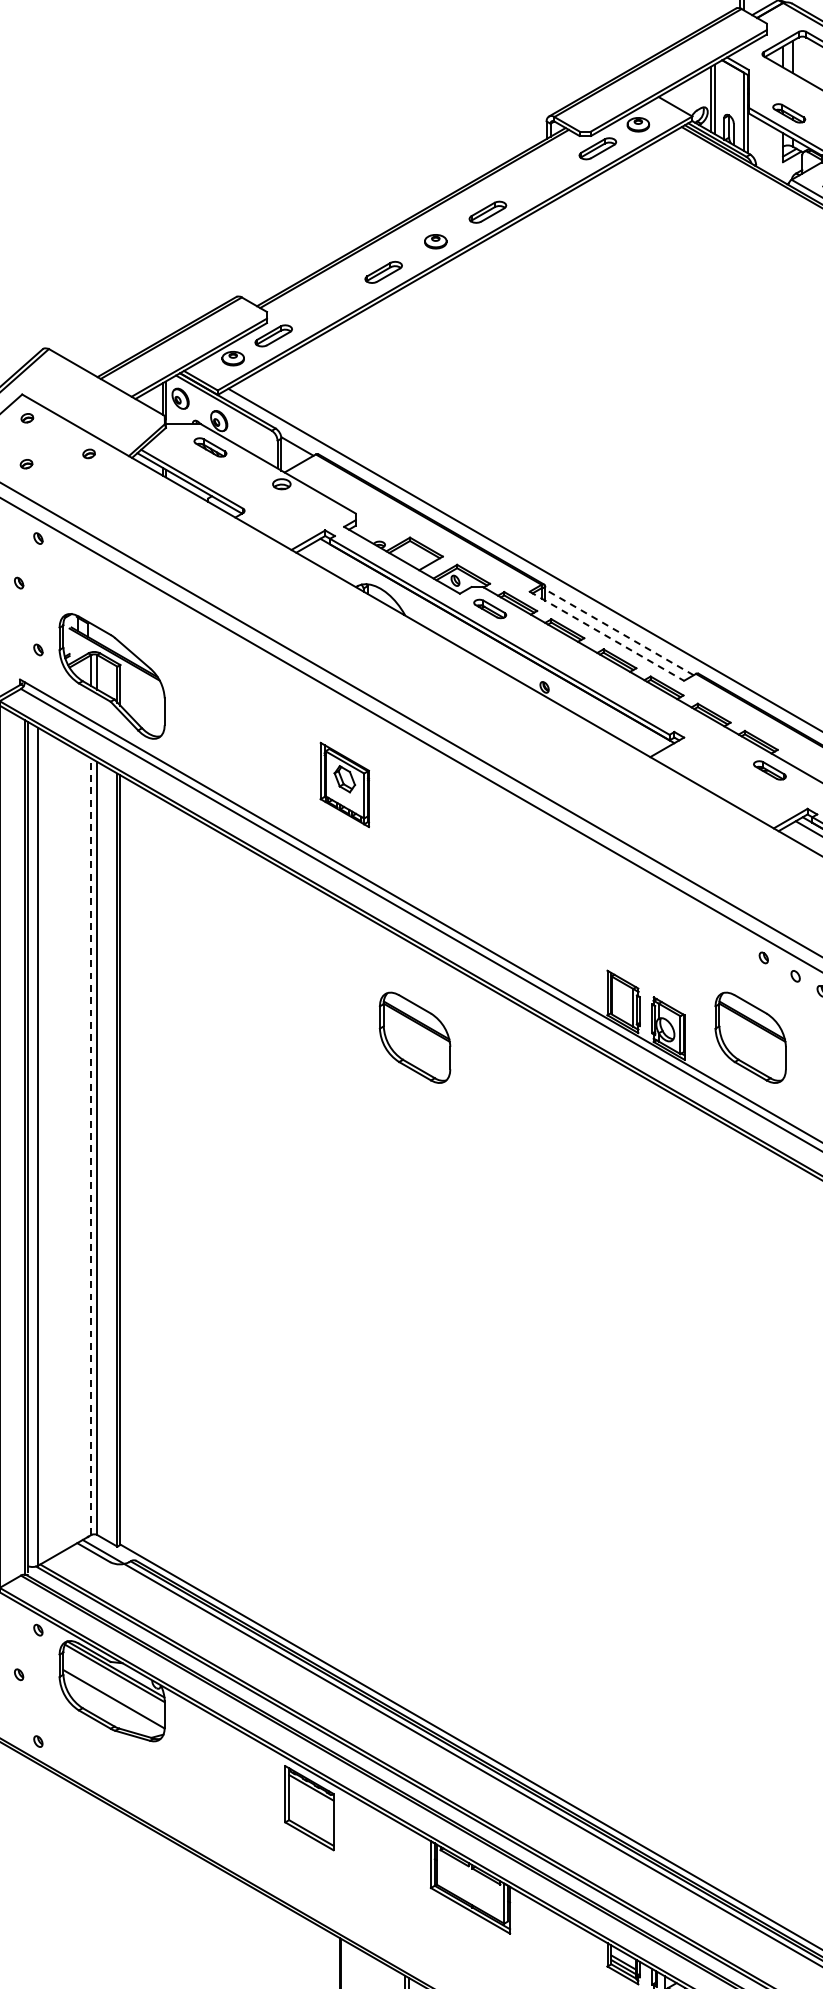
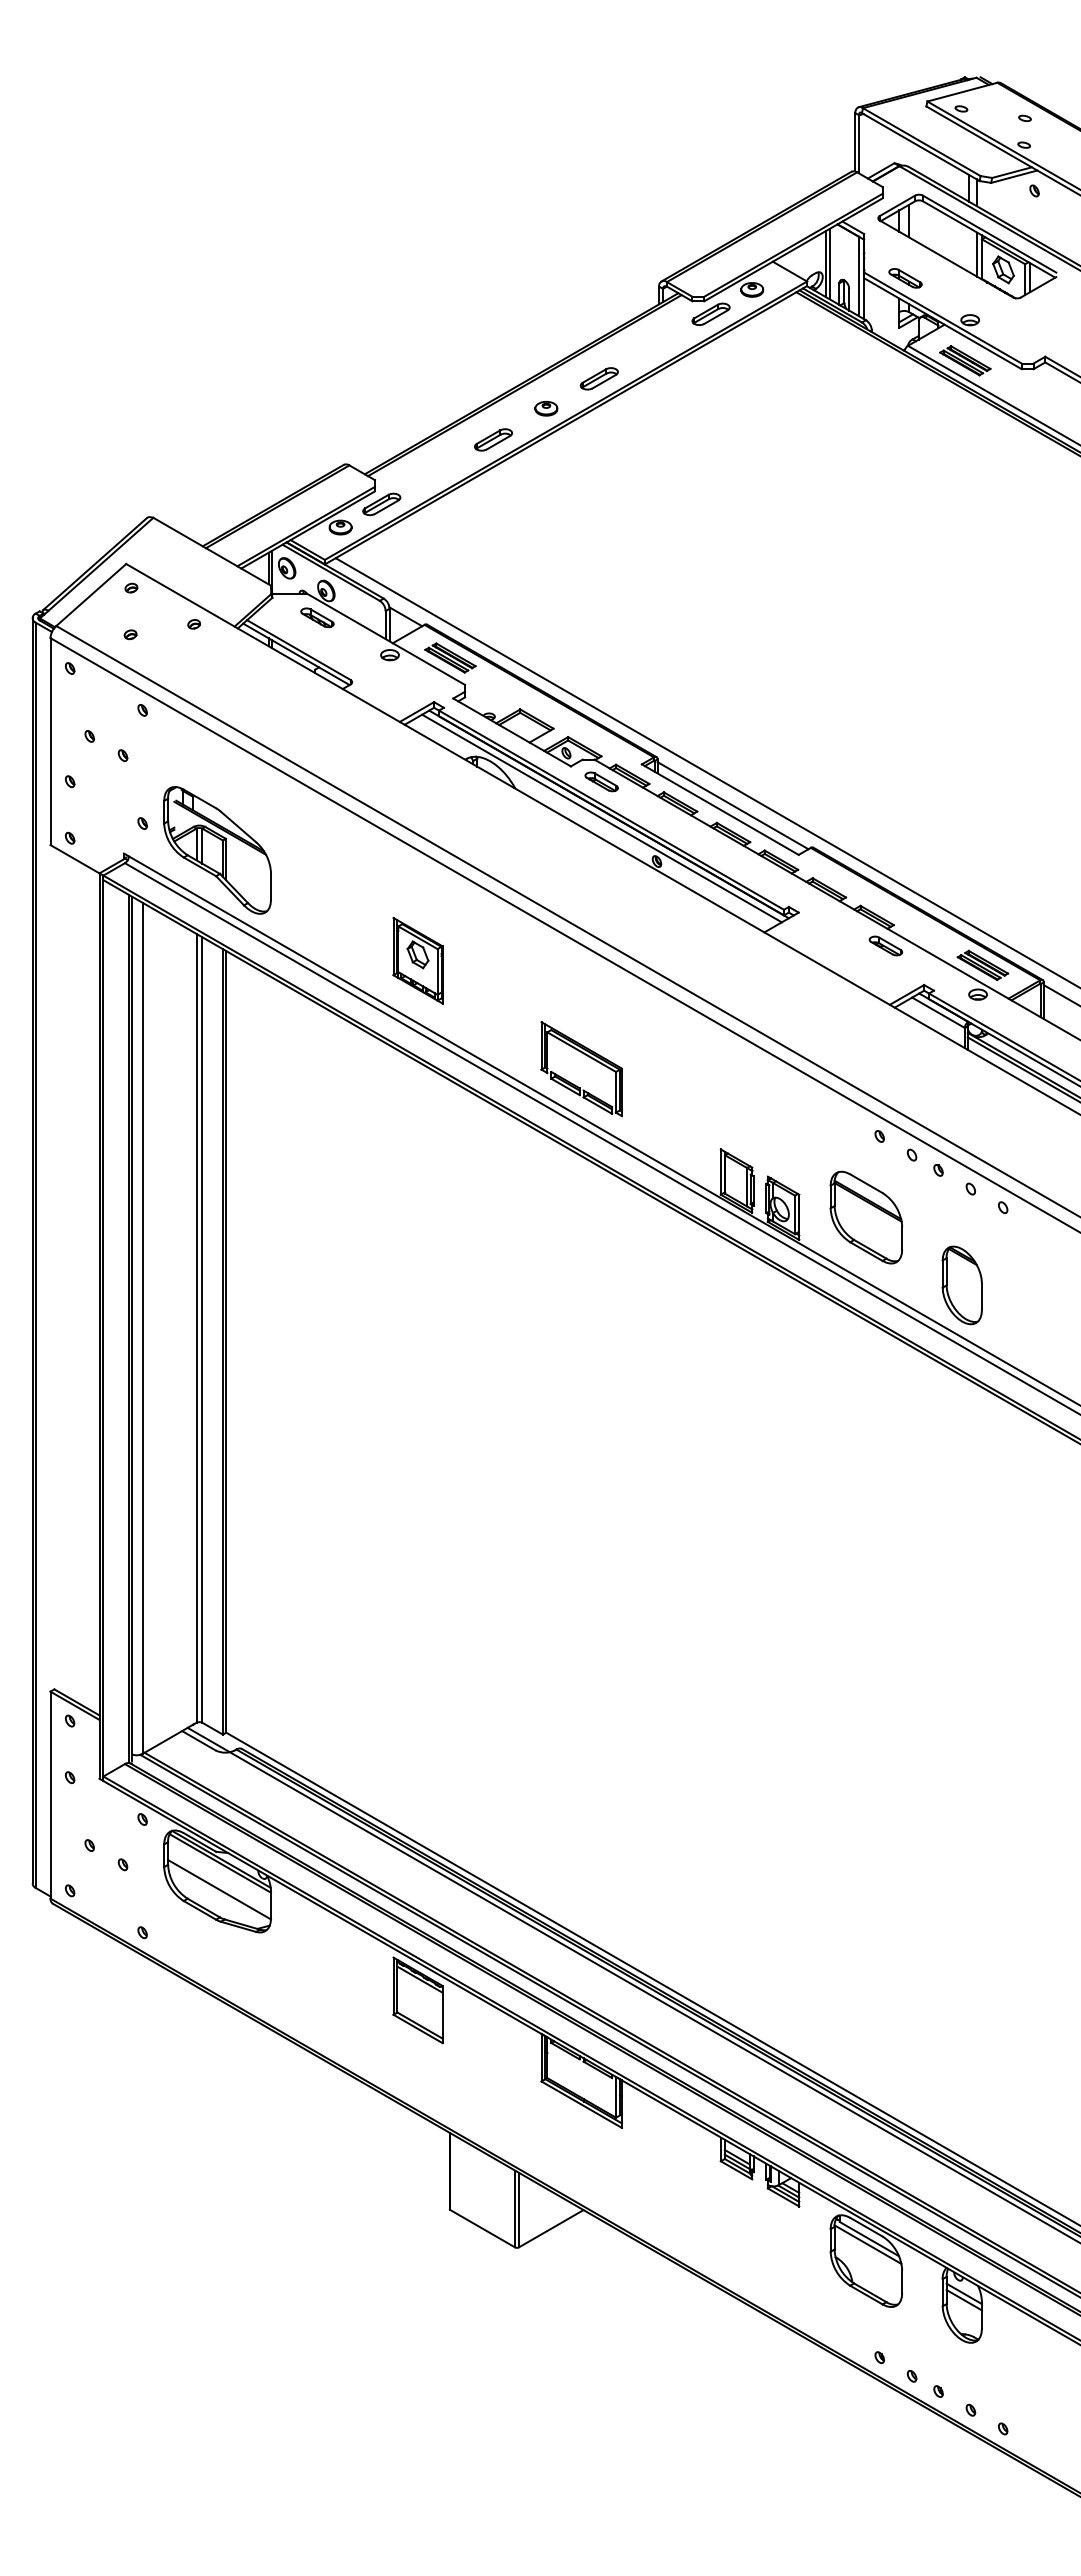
part: (341, 486) -> (450, 657), added
line: (618, 632) -> (732, 805), dashed -> solid
line: (607, 636) -> (720, 809), dashed -> solid
line: (489, 644) -> (601, 818), added
part: (344, 784) -> (417, 960), moved
part: (477, 880) -> (588, 1057), added
part: (415, 1037) -> (525, 1217), removed
line: (91, 1145) -> (196, 1327), dashed -> solid

